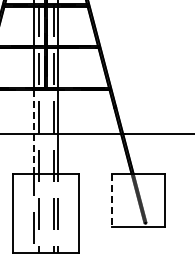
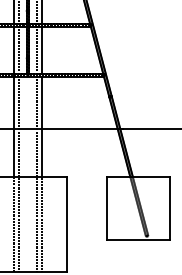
line: (34, 132) -> (14, 127), dashed -> solid
line: (112, 200) -> (107, 208), dashed -> solid

